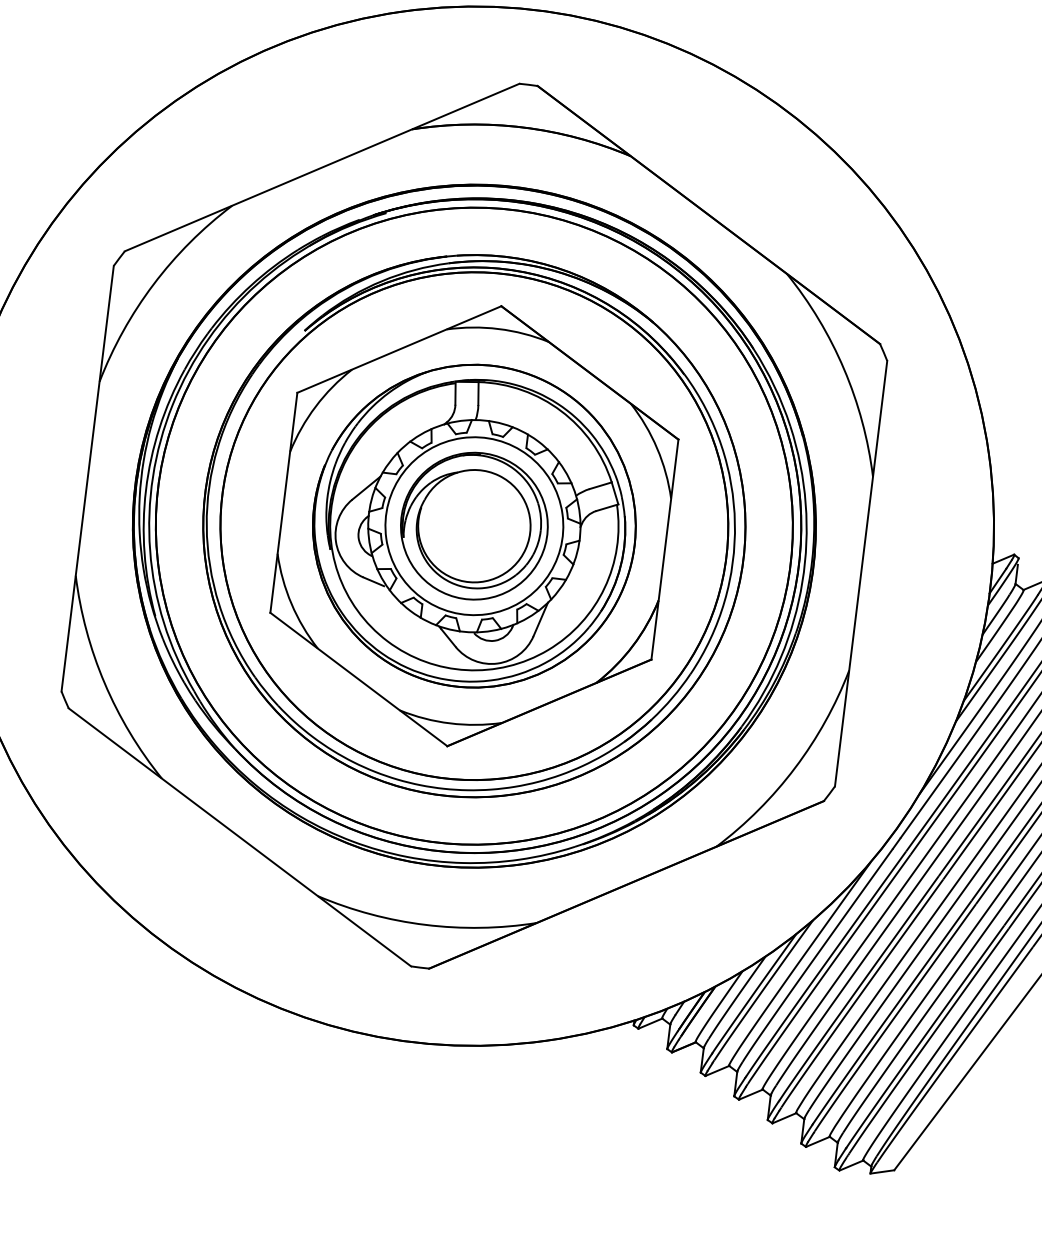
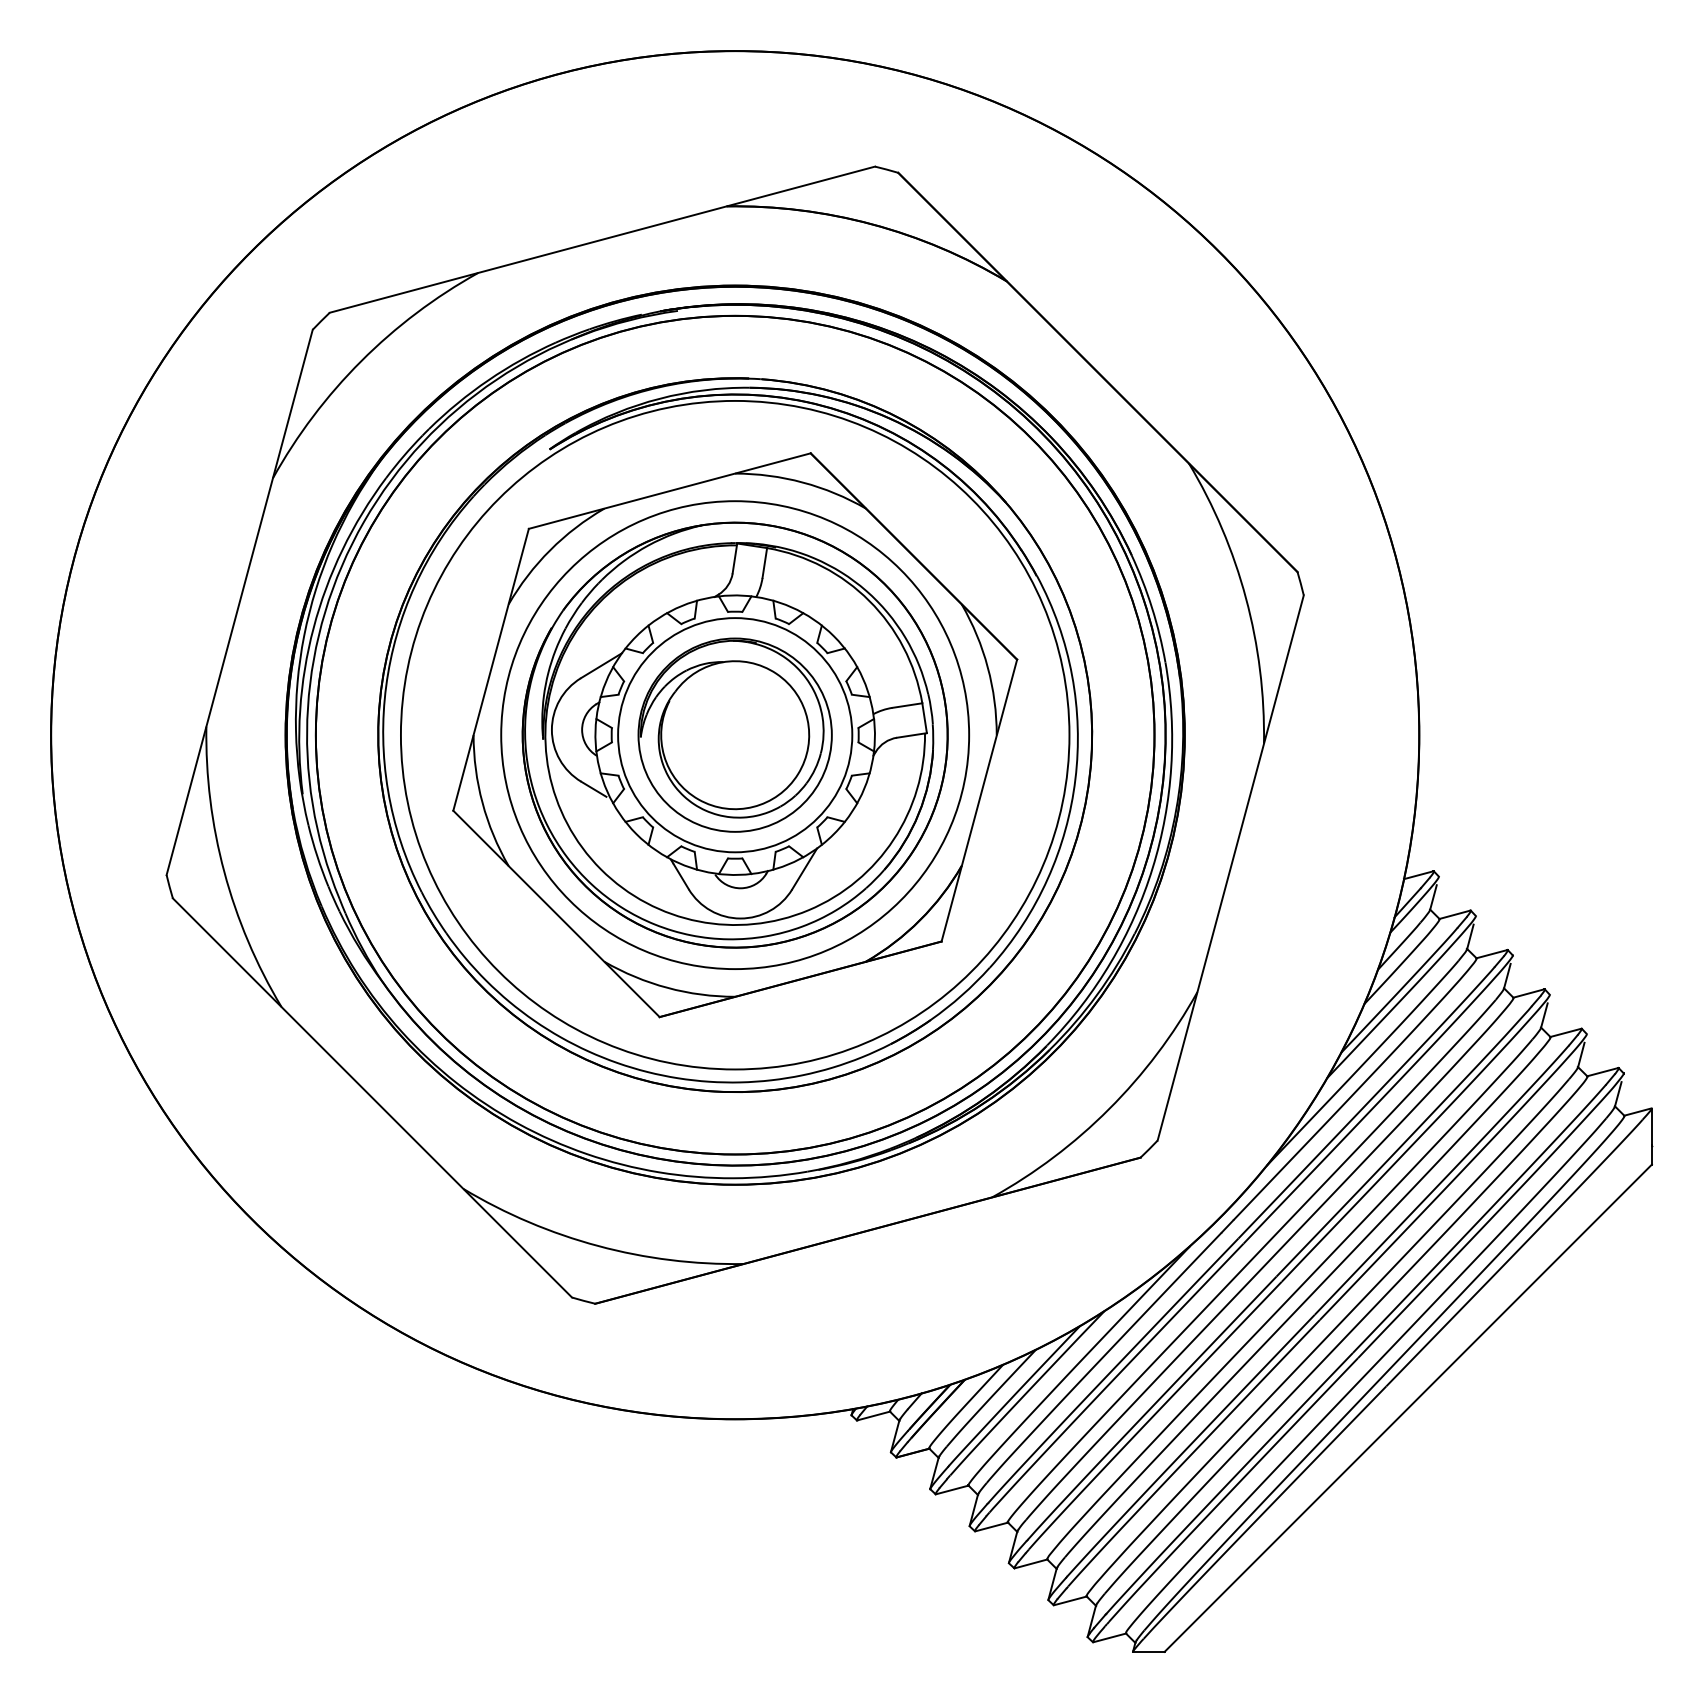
circle: (473, 525) -> (734, 734), size x0.7

